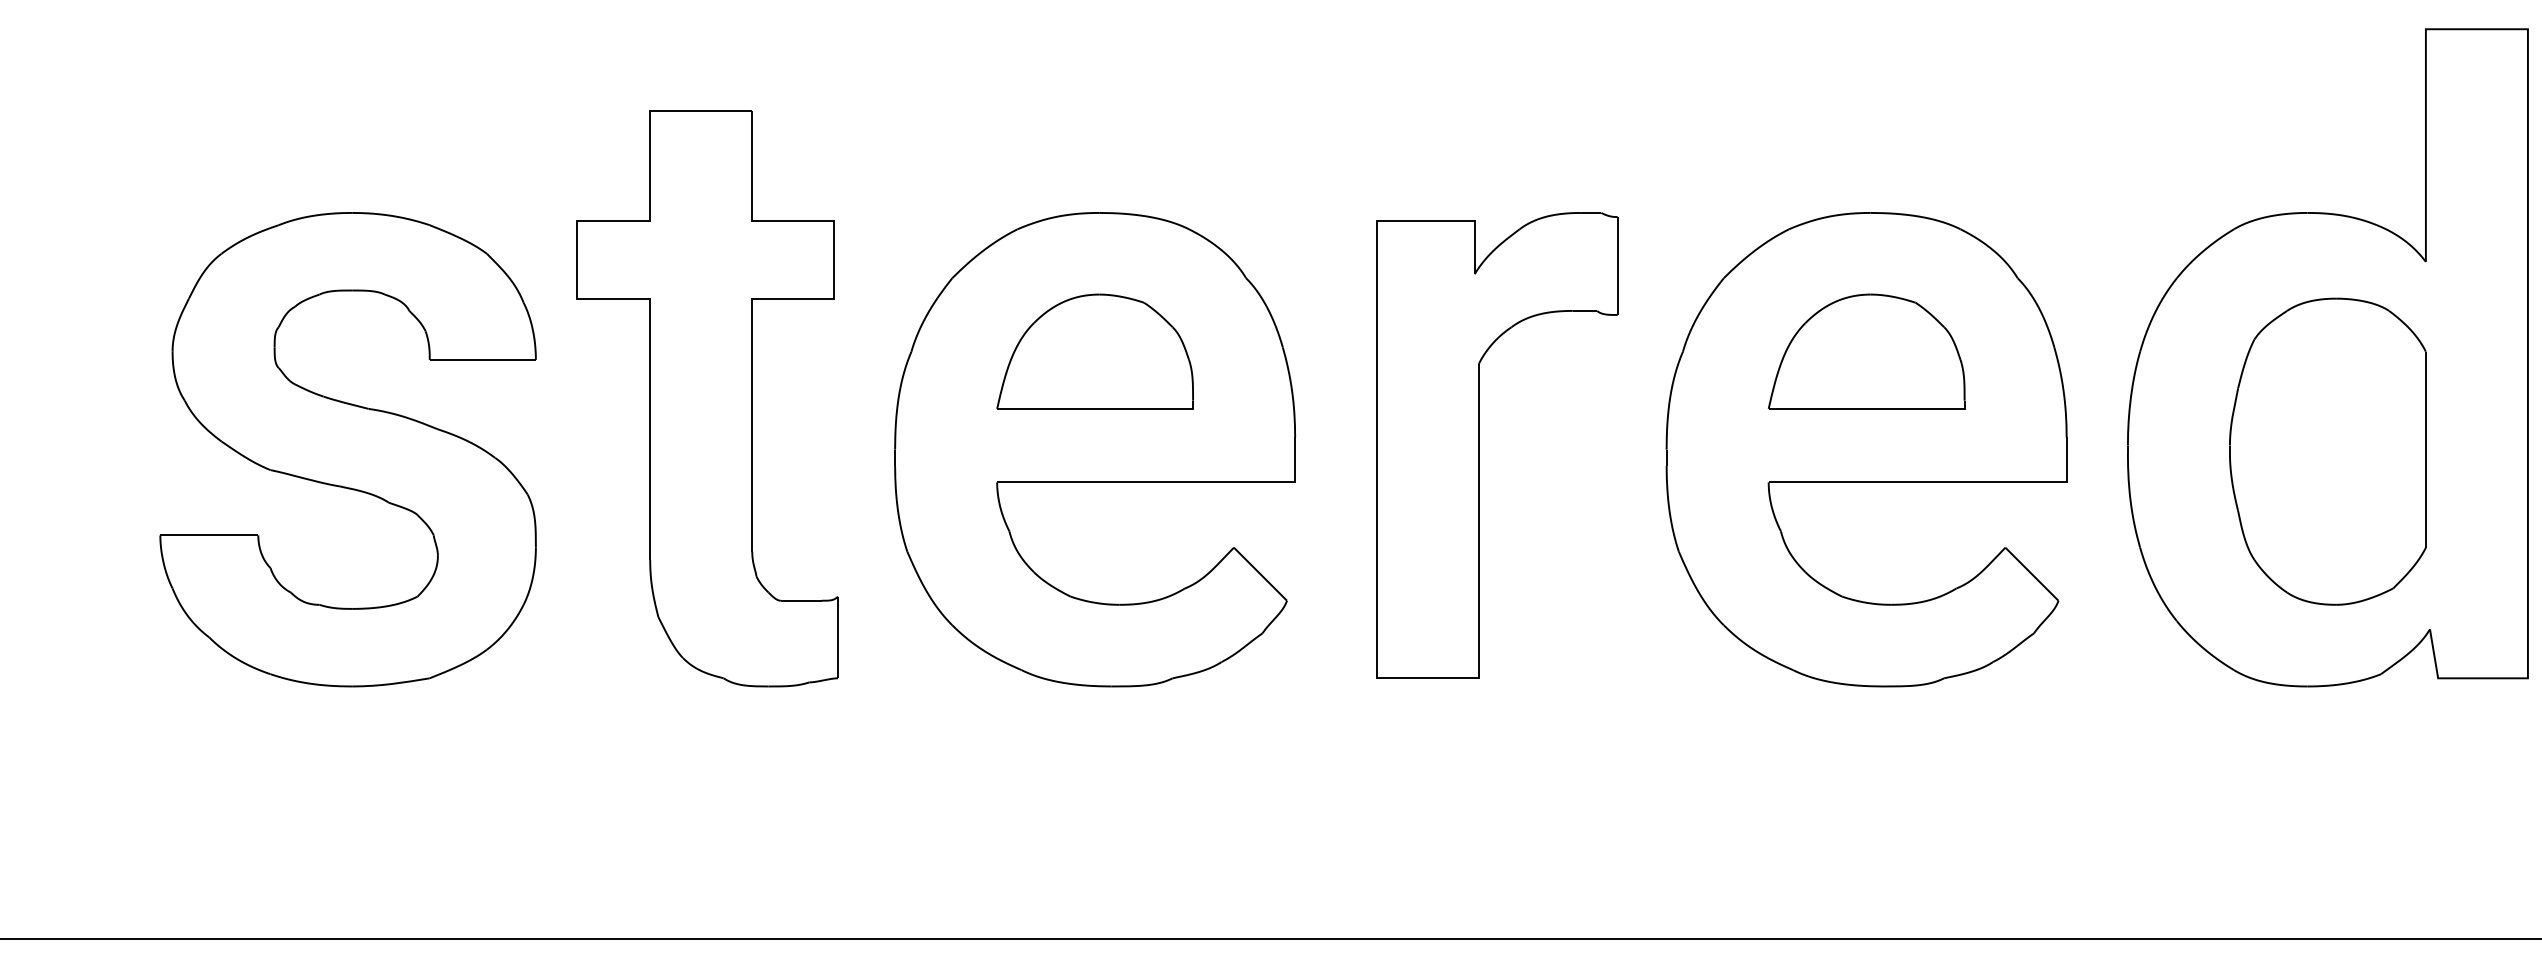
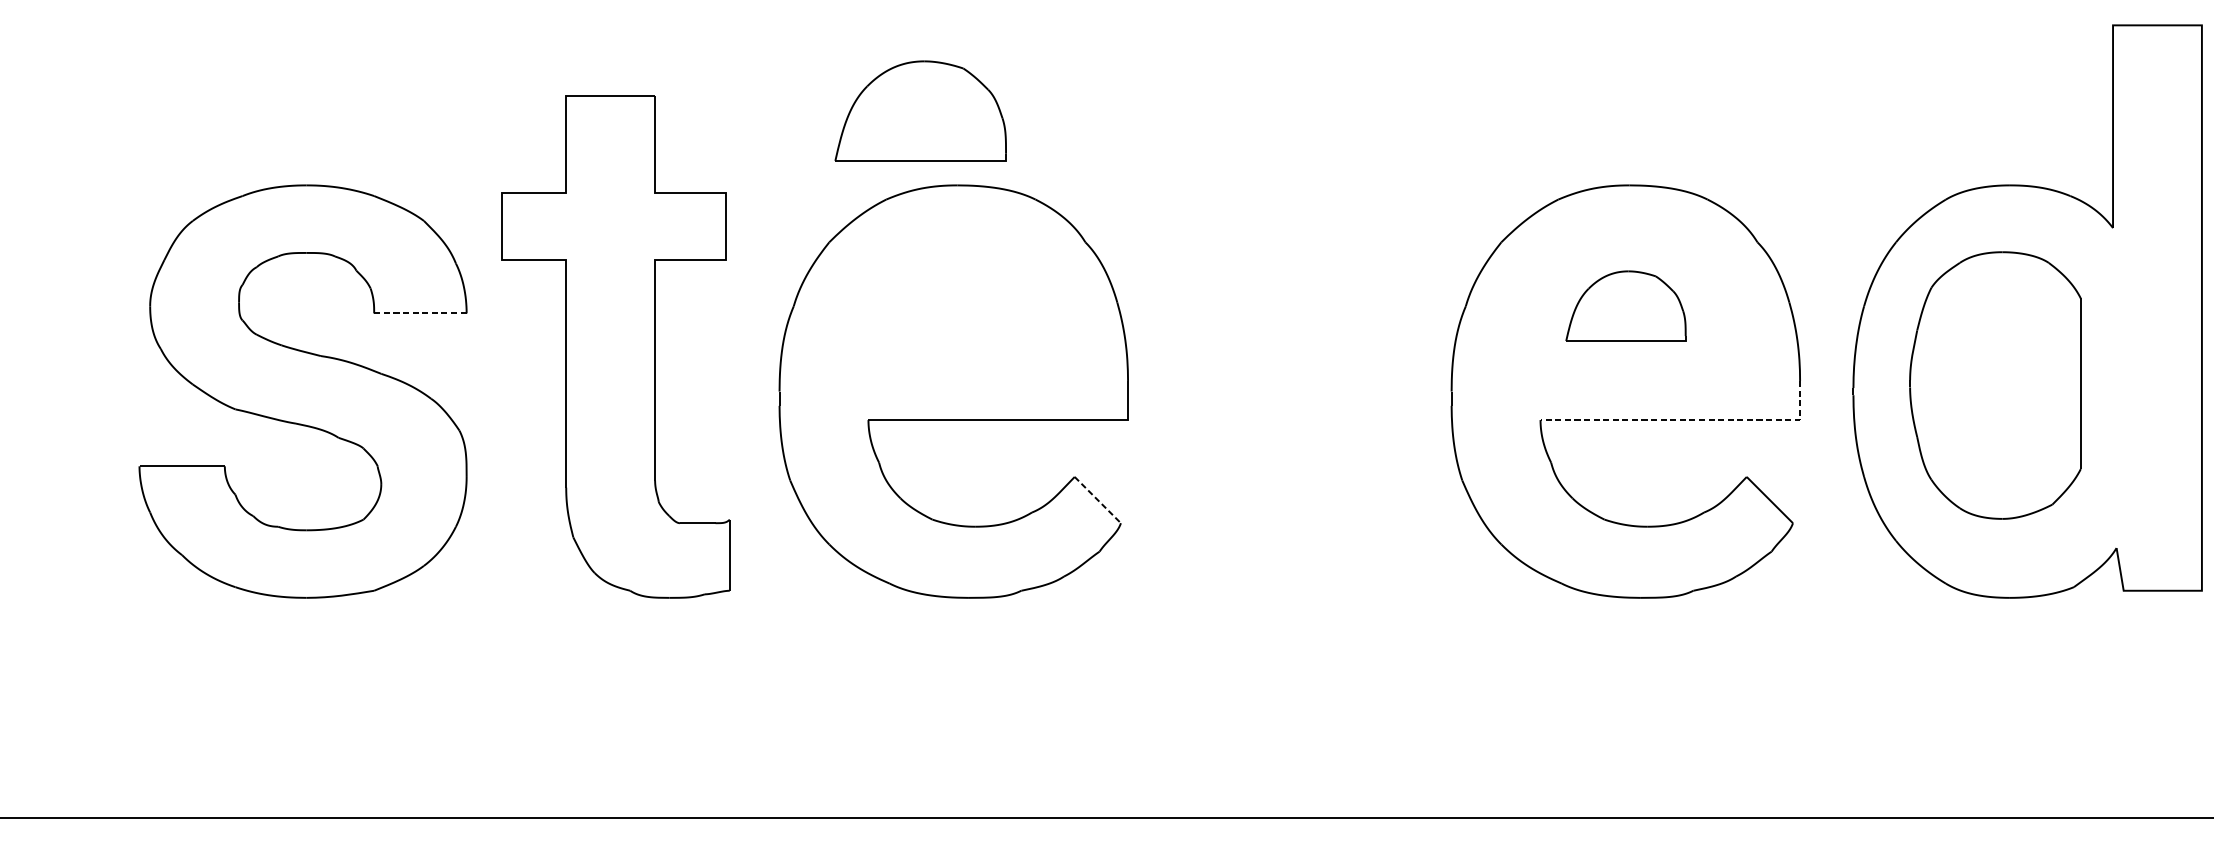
part: (1094, 351) -> (920, 110), moved
part: (1866, 351) -> (1625, 306), size x0.7
line: (482, 359) -> (420, 313), solid -> dashed
part: (1479, 445) -> (1288, 387), removed
part: (2327, 451) -> (1995, 385), moved
line: (1940, 482) -> (1690, 420), solid -> dashed
line: (1260, 574) -> (1097, 500), solid -> dashed

